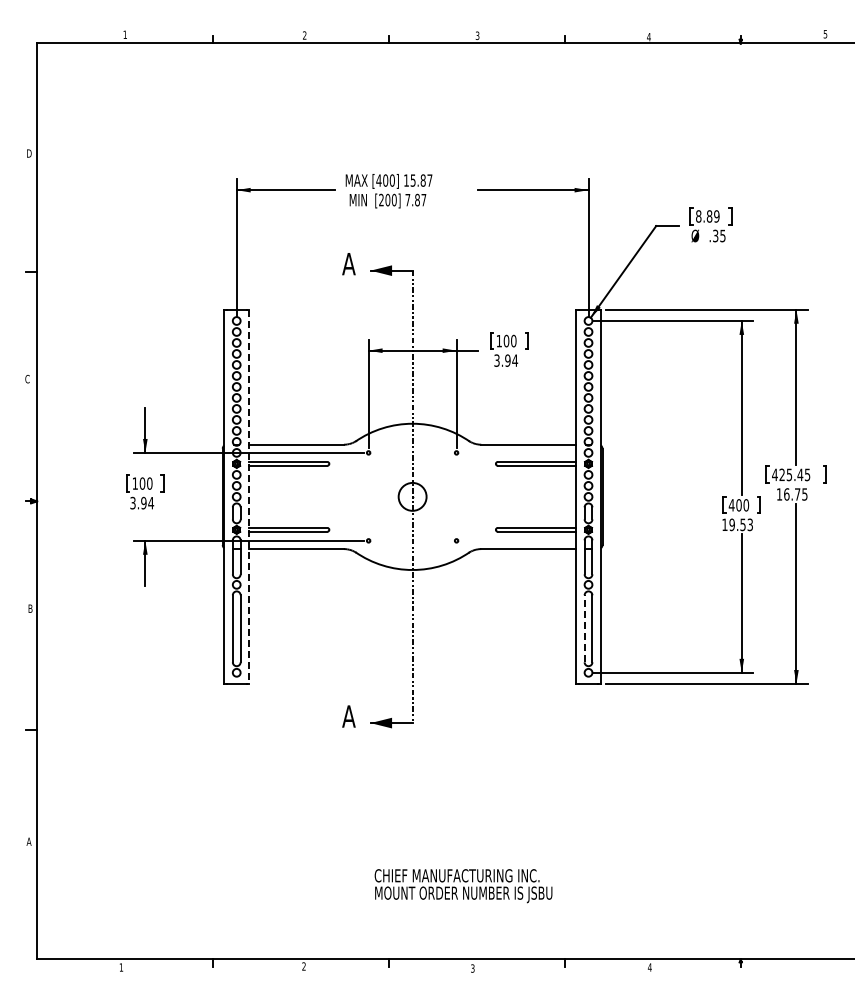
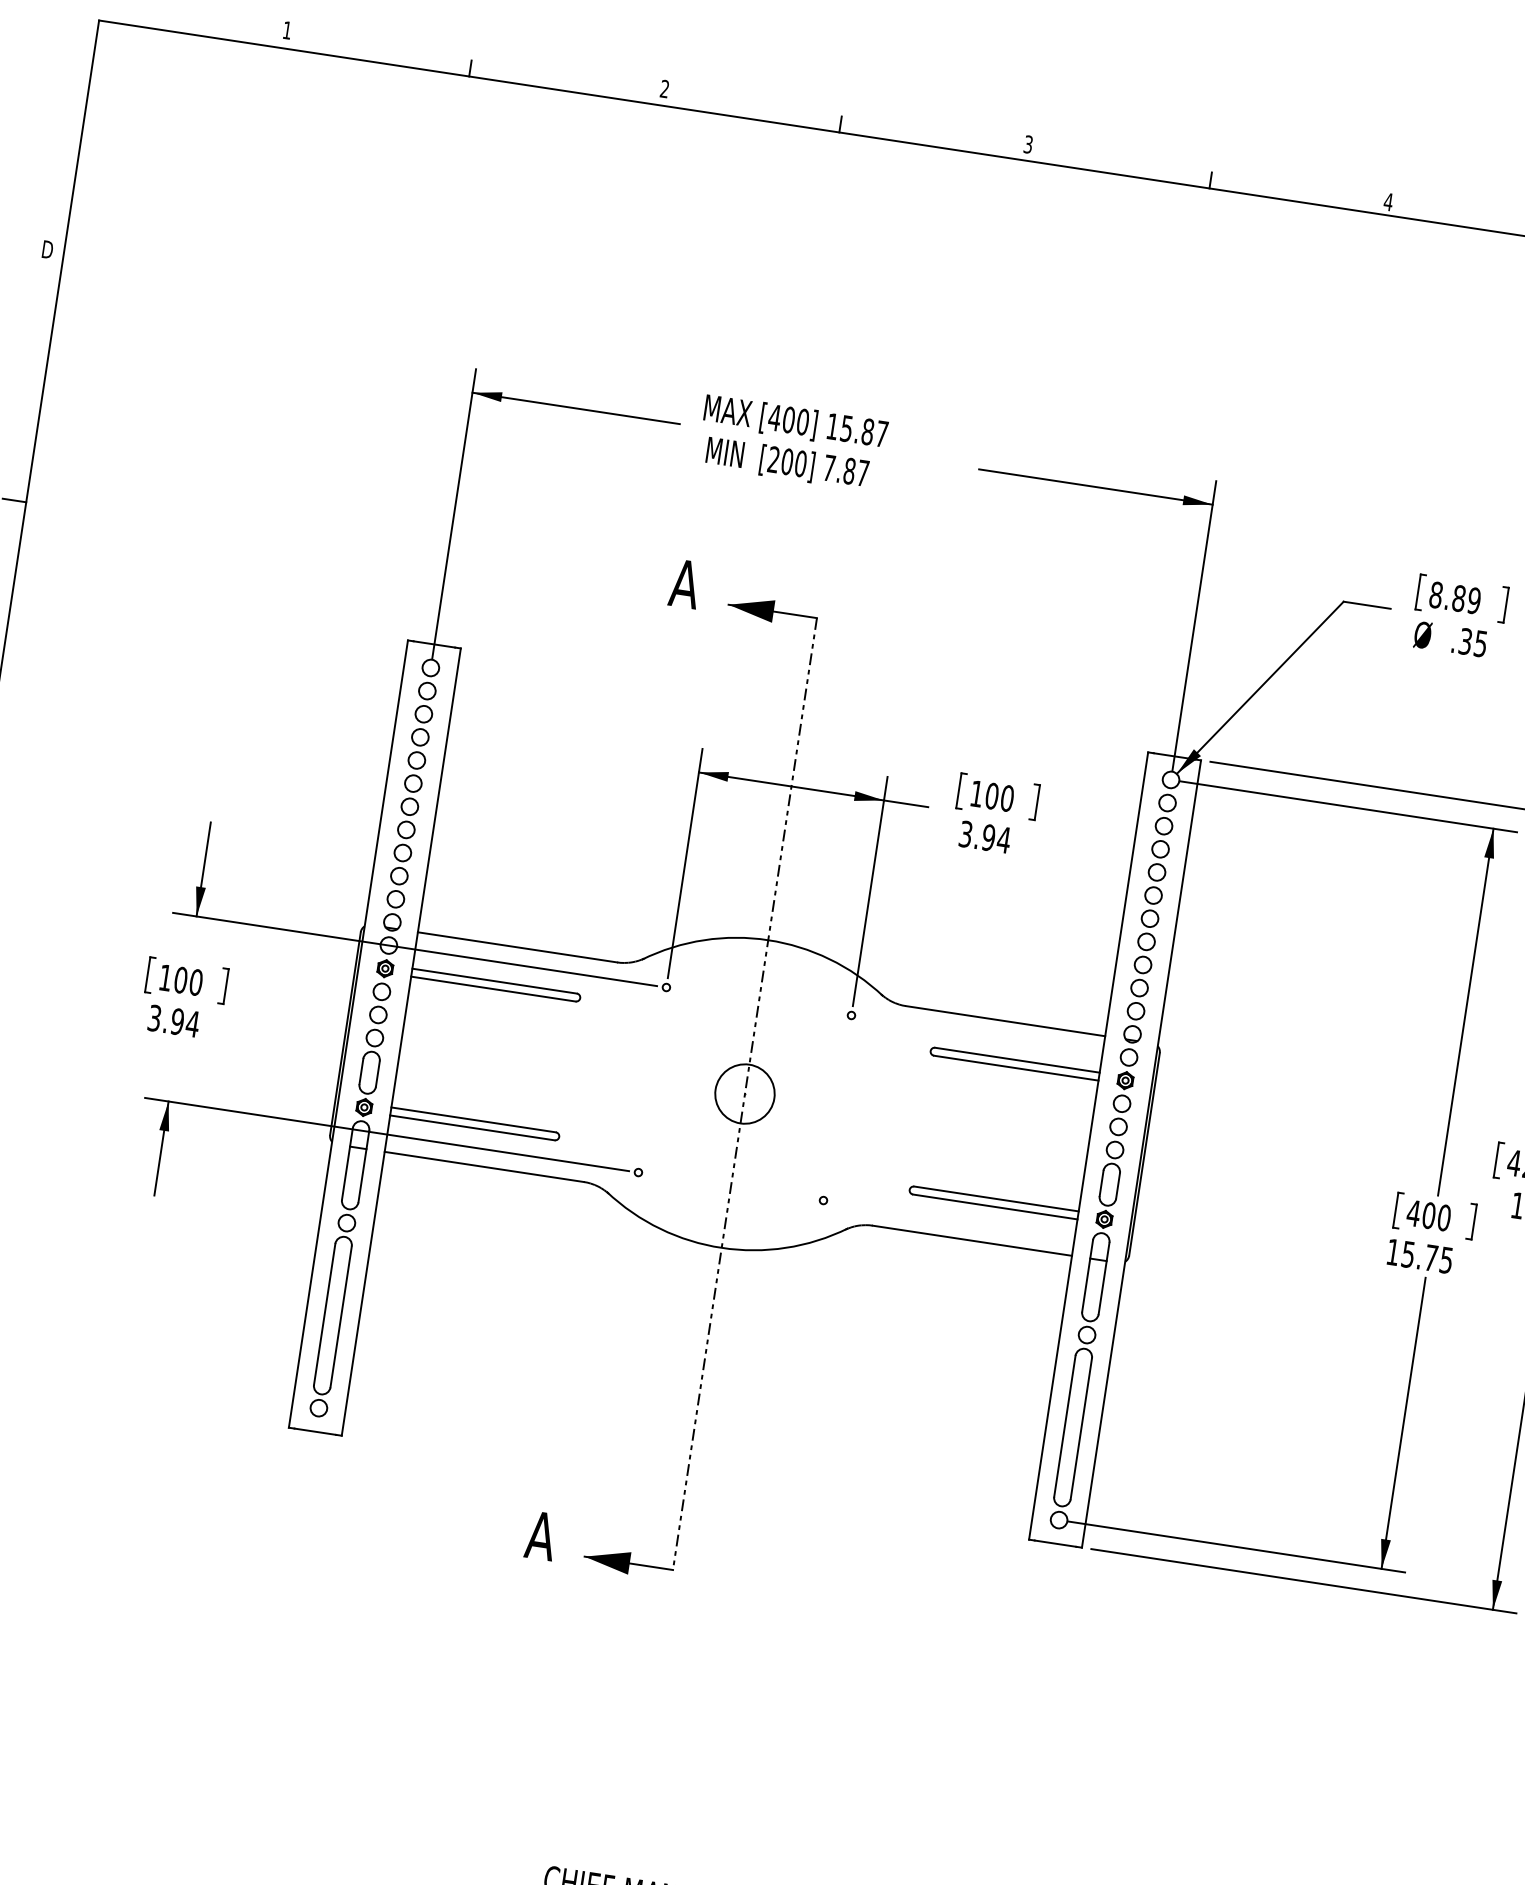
line: (249, 497) -> (401, 1043), dashed -> solid
text: (740, 524) -> (1426, 1256), 19.53 -> 15.75
line: (584, 628) -> (1064, 1425), dashed -> solid

